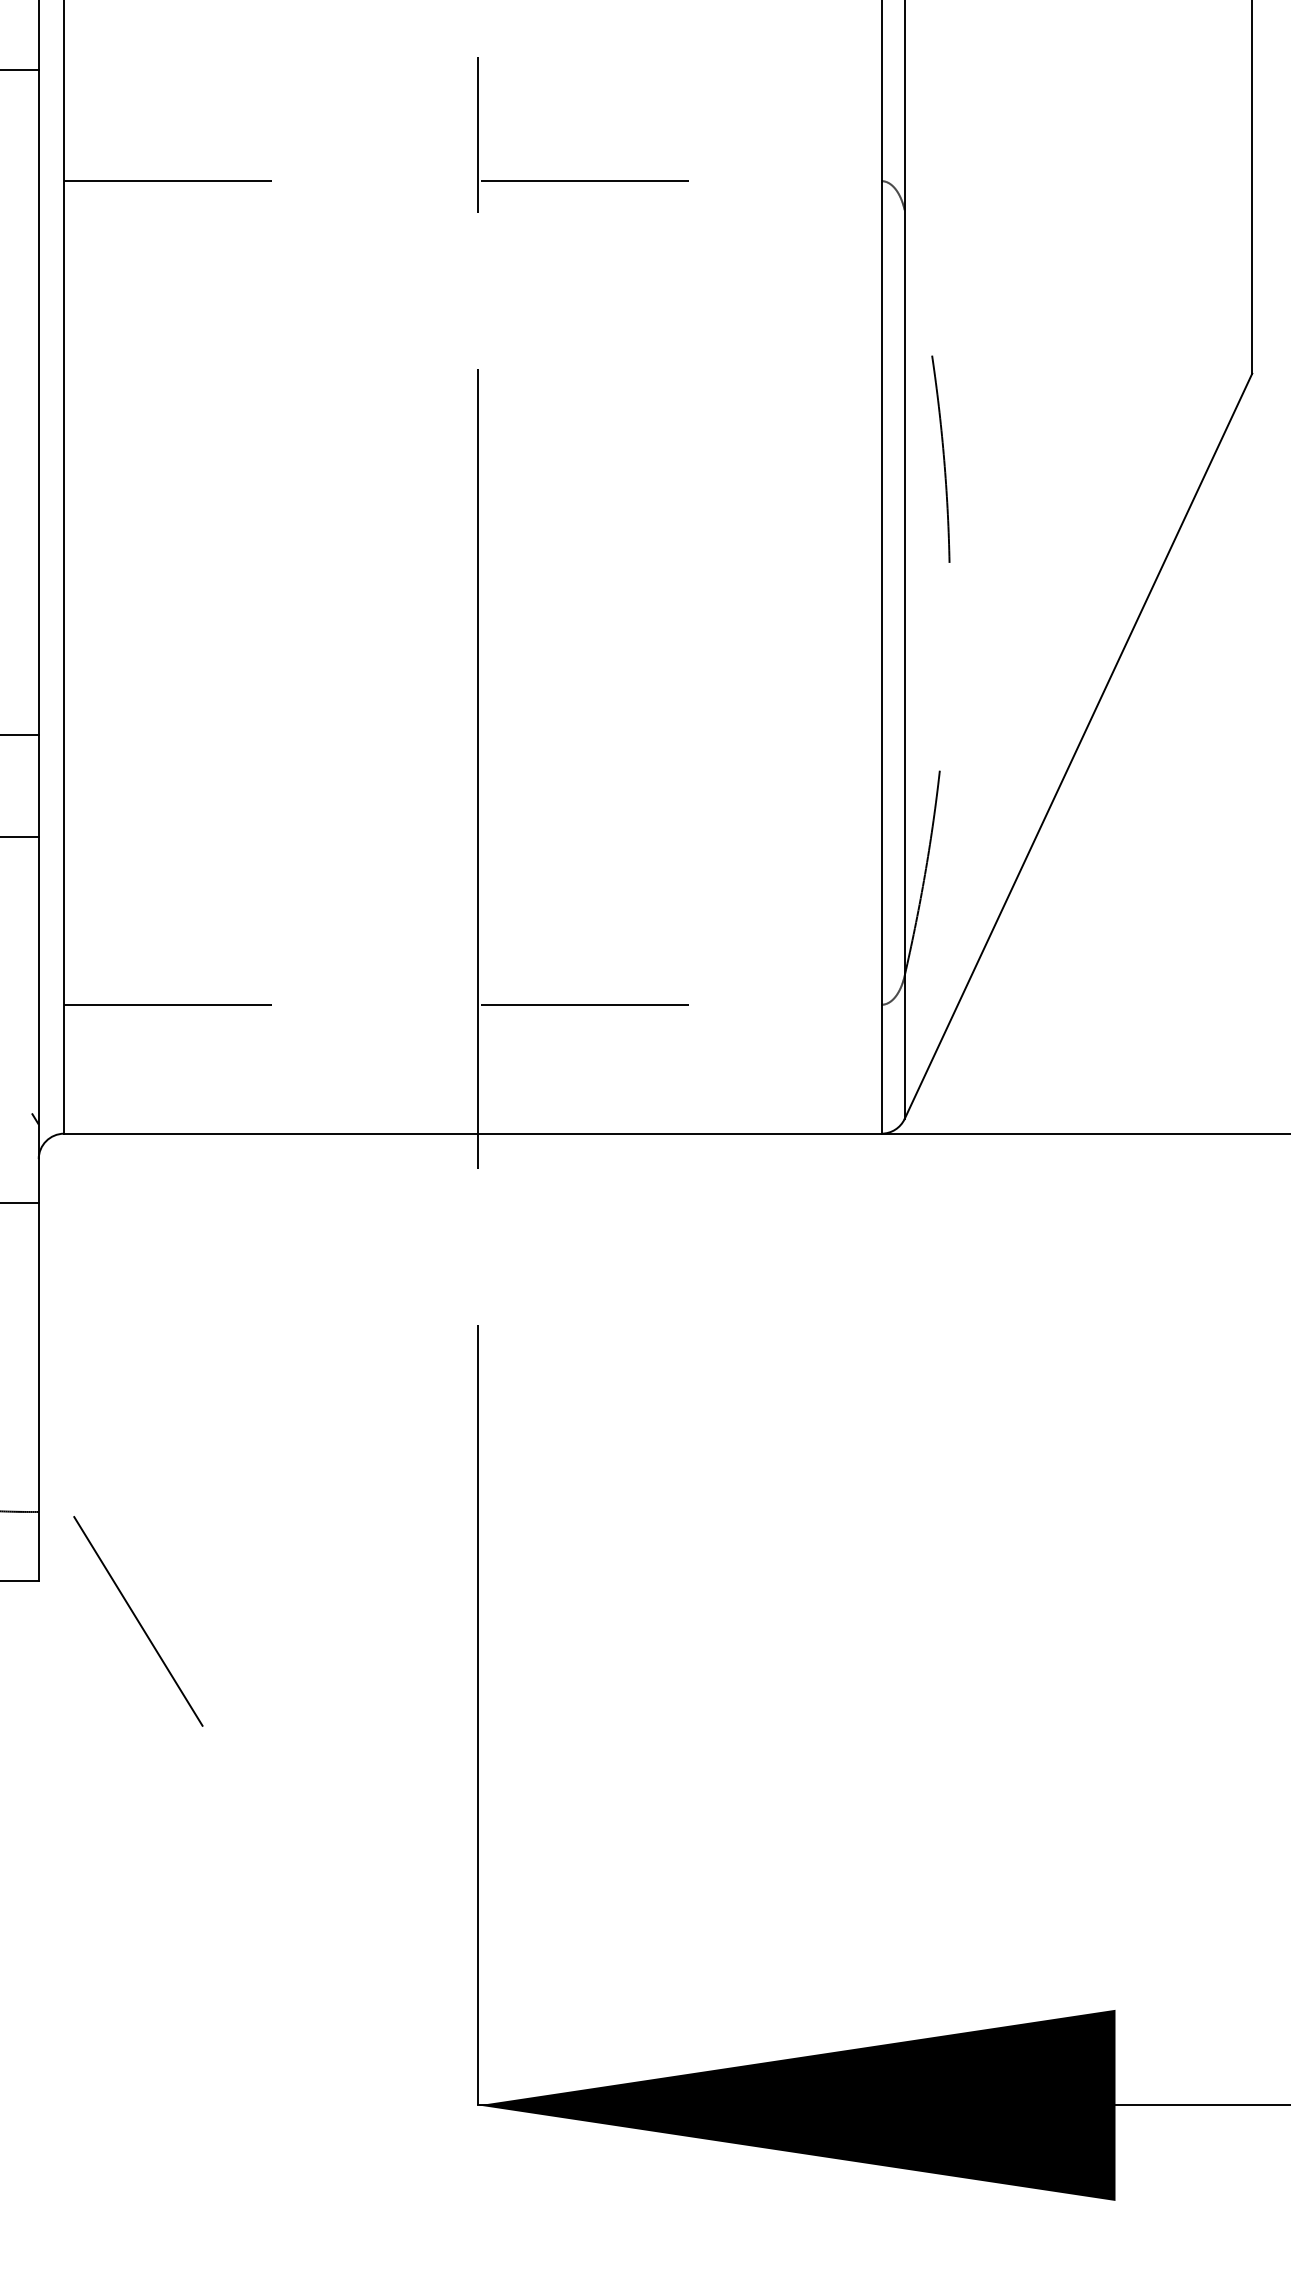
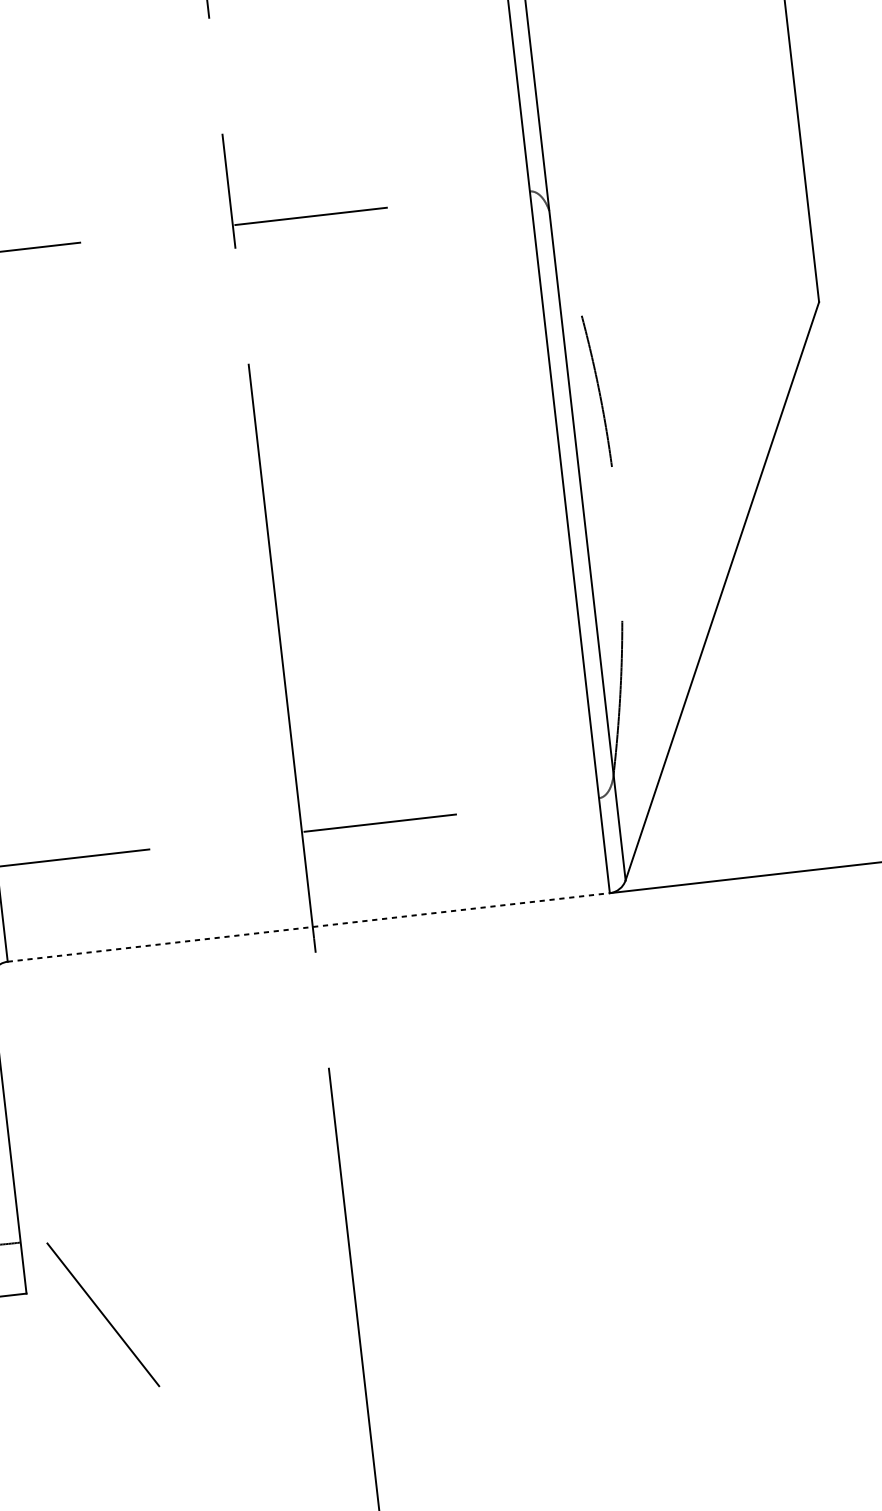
line: (472, 1133) -> (308, 927), solid -> dashed

